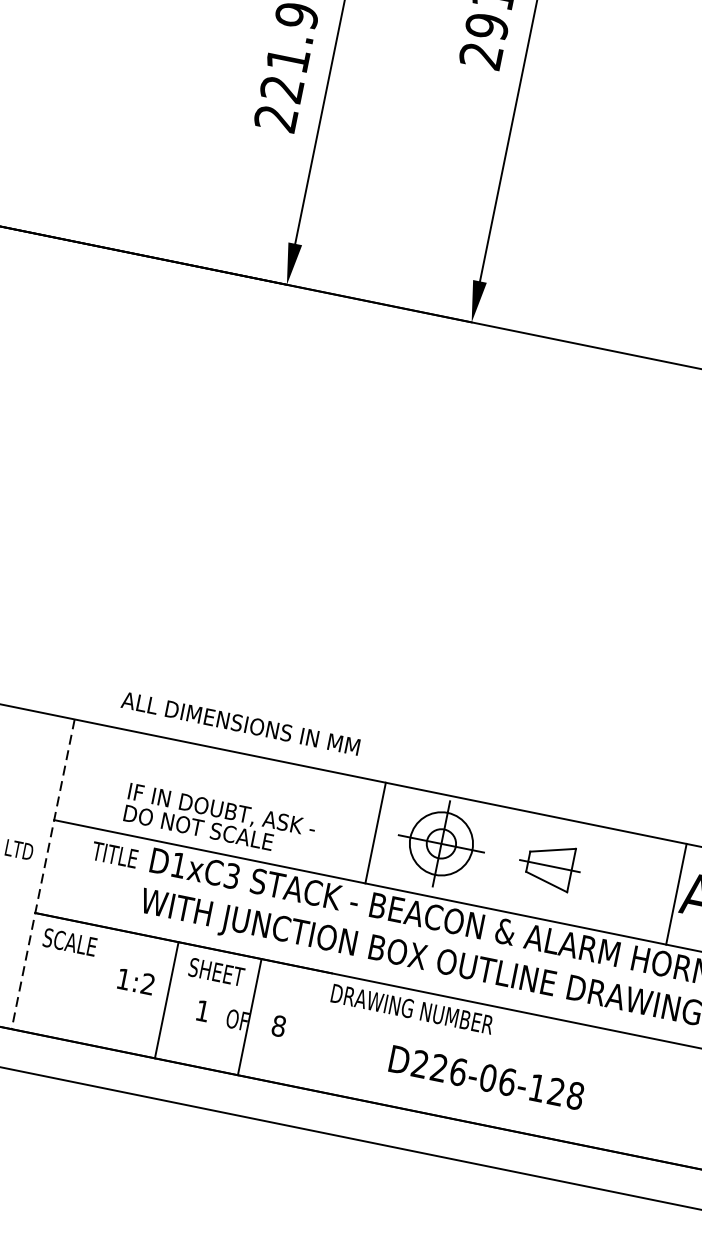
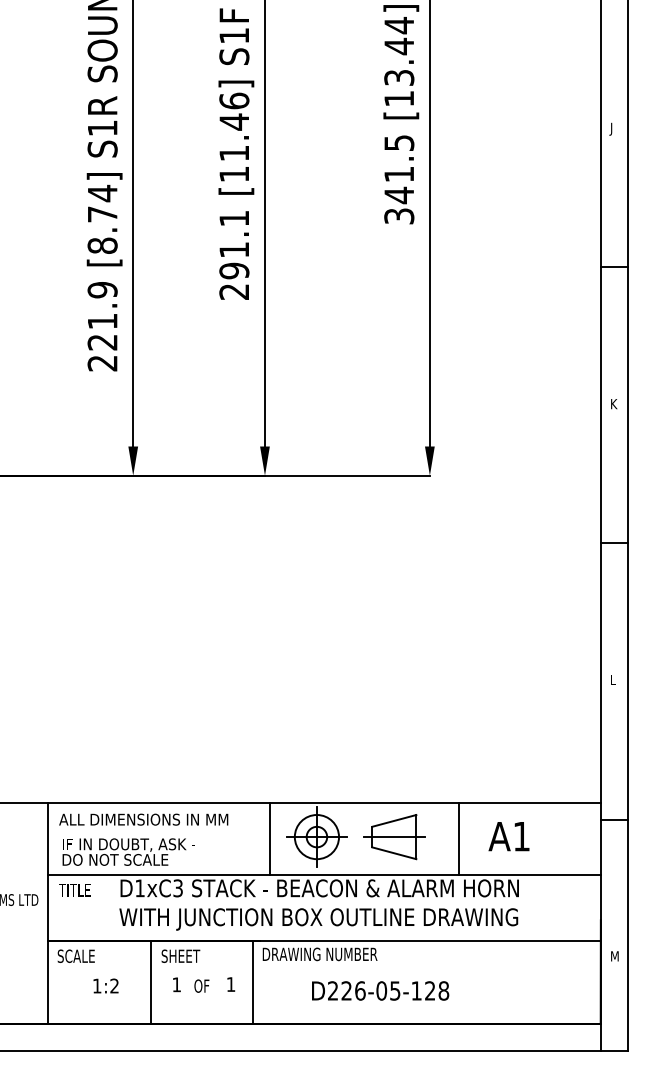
text: (240, 723) -> (143, 819), moved
text: (219, 819) -> (128, 851), moved
text: (114, 855) -> (74, 890), moved
part: (550, 866) -> (394, 837), size x1.43
line: (43, 874) -> (48, 913), dashed -> solid
line: (675, 893) -> (458, 838), moved
text: (135, 980) -> (105, 985), moved
line: (249, 1017) -> (252, 982), moved
text: (278, 1025) -> (230, 984), 8 -> 1
text: (507, 1081) -> (395, 990), D226-06-128 -> D226-05-128

